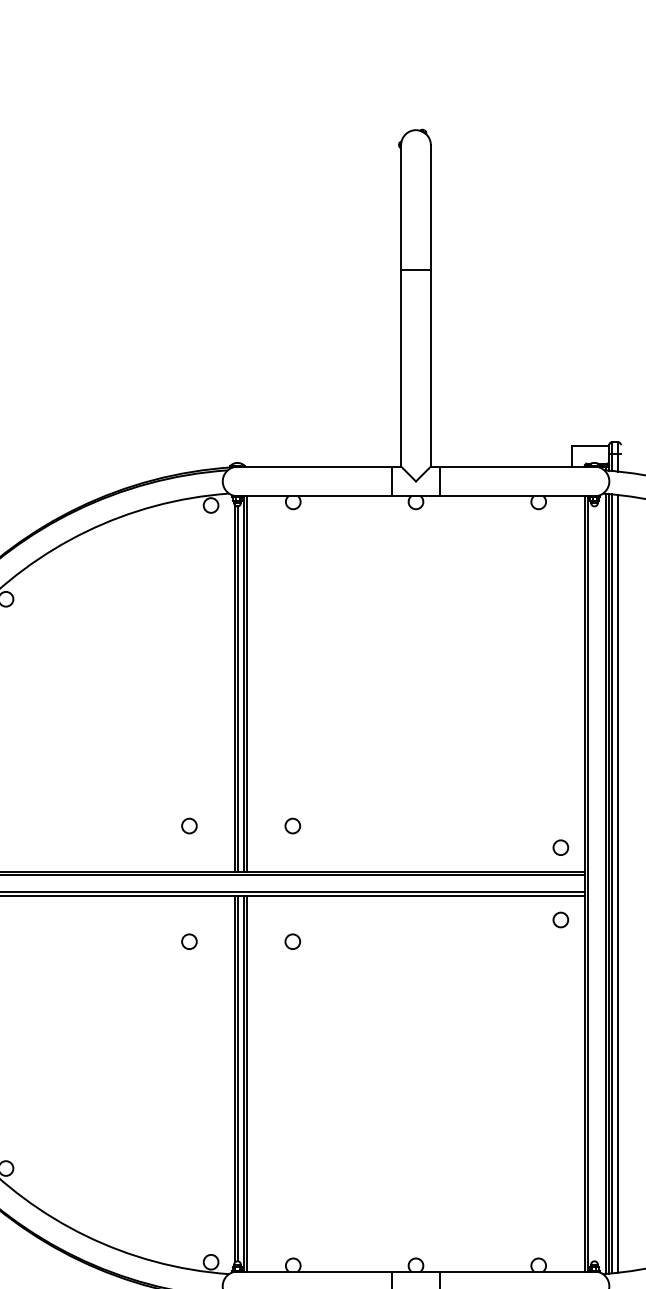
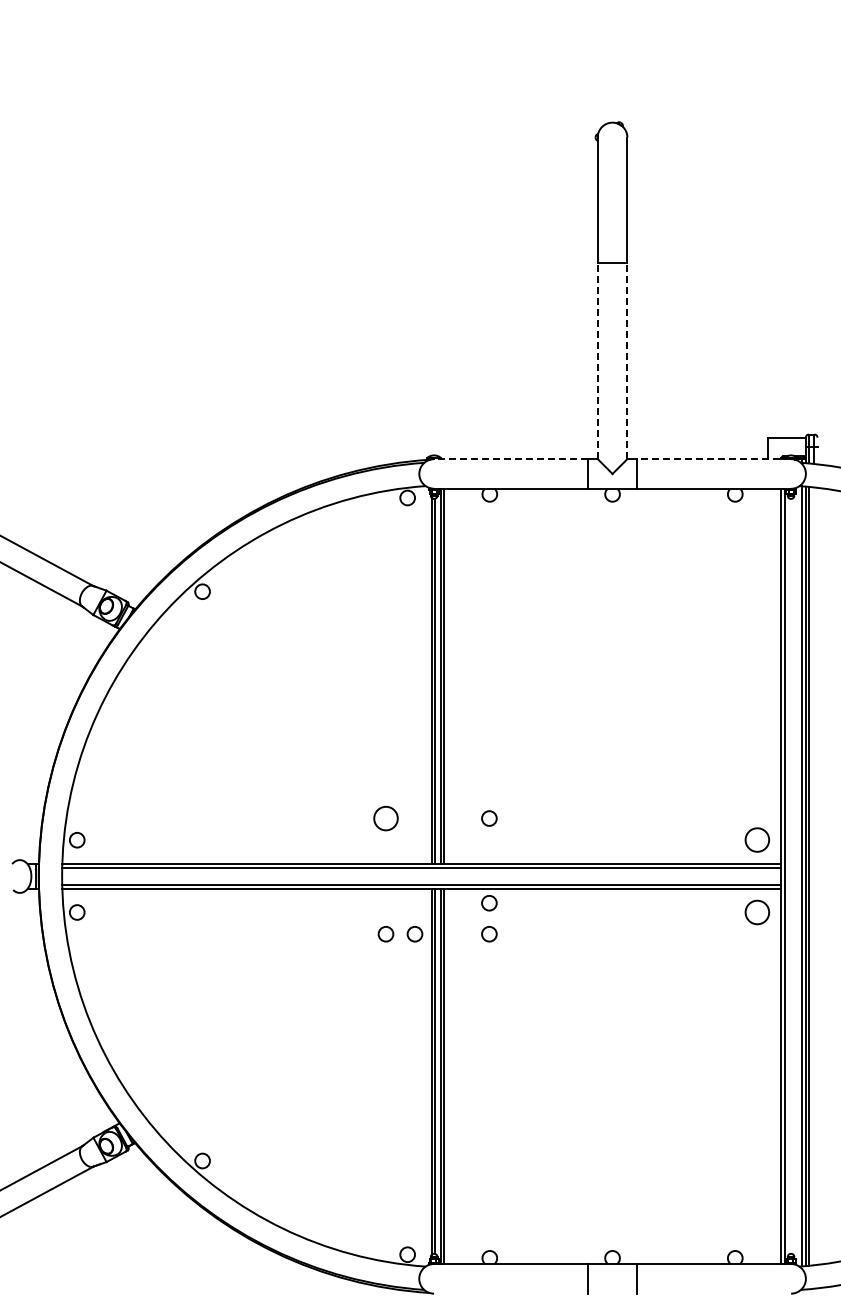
line: (400, 368) -> (597, 360), solid -> dashed
line: (430, 368) -> (627, 360), solid -> dashed
line: (313, 467) -> (510, 459), solid -> dashed
line: (516, 467) -> (713, 459), solid -> dashed
circle: (188, 826) -> (385, 818), size x1.6
circle: (560, 848) -> (757, 840), size x1.6
line: (617, 884) -> (814, 876), removed
circle: (292, 911) -> (489, 903), added
circle: (560, 920) -> (757, 912), size x1.6
circle: (217, 942) -> (414, 934), added

